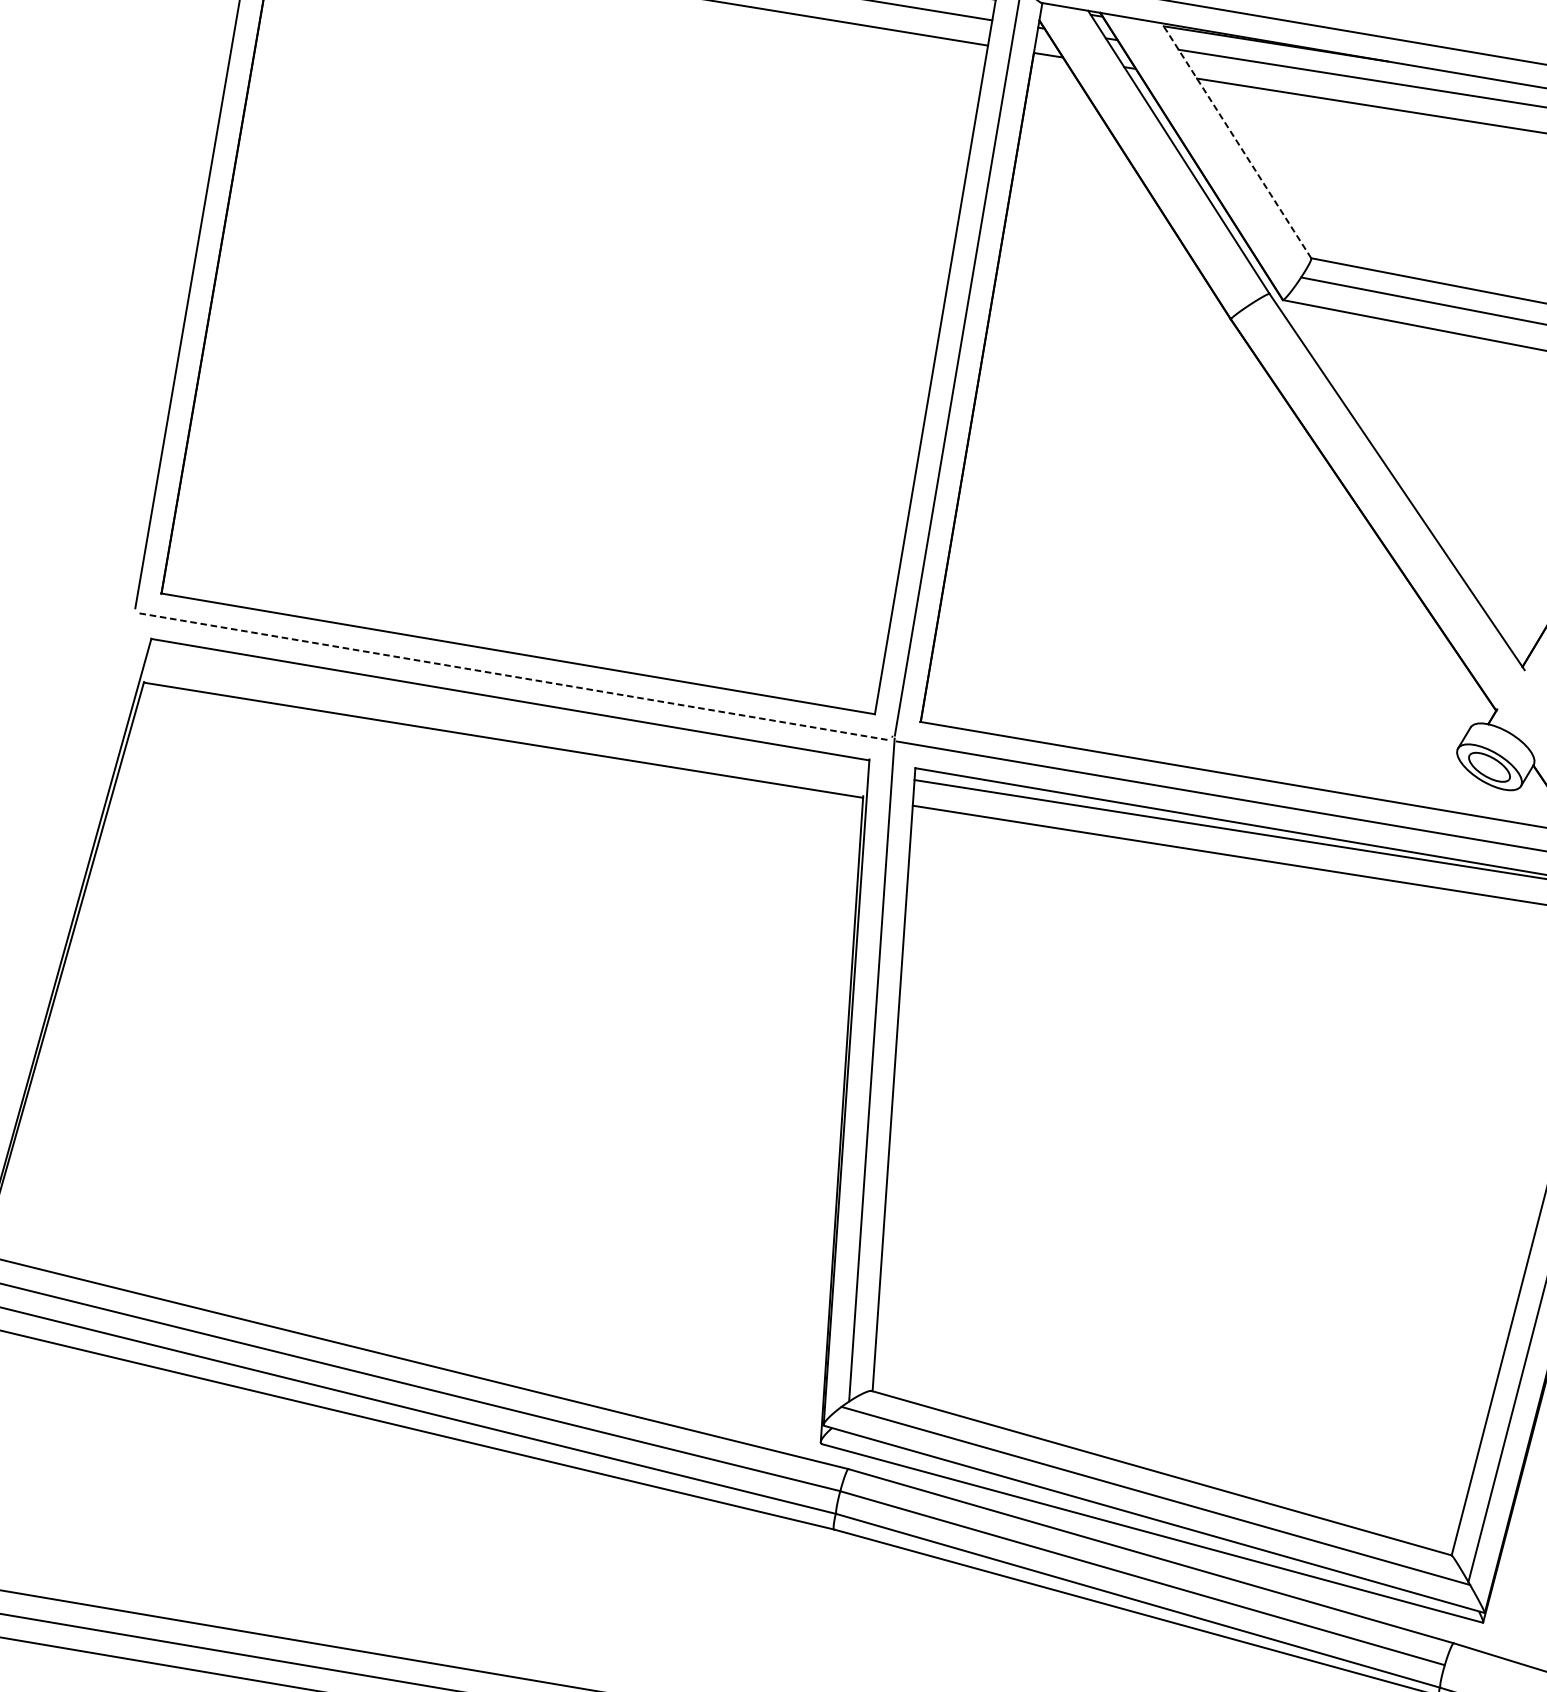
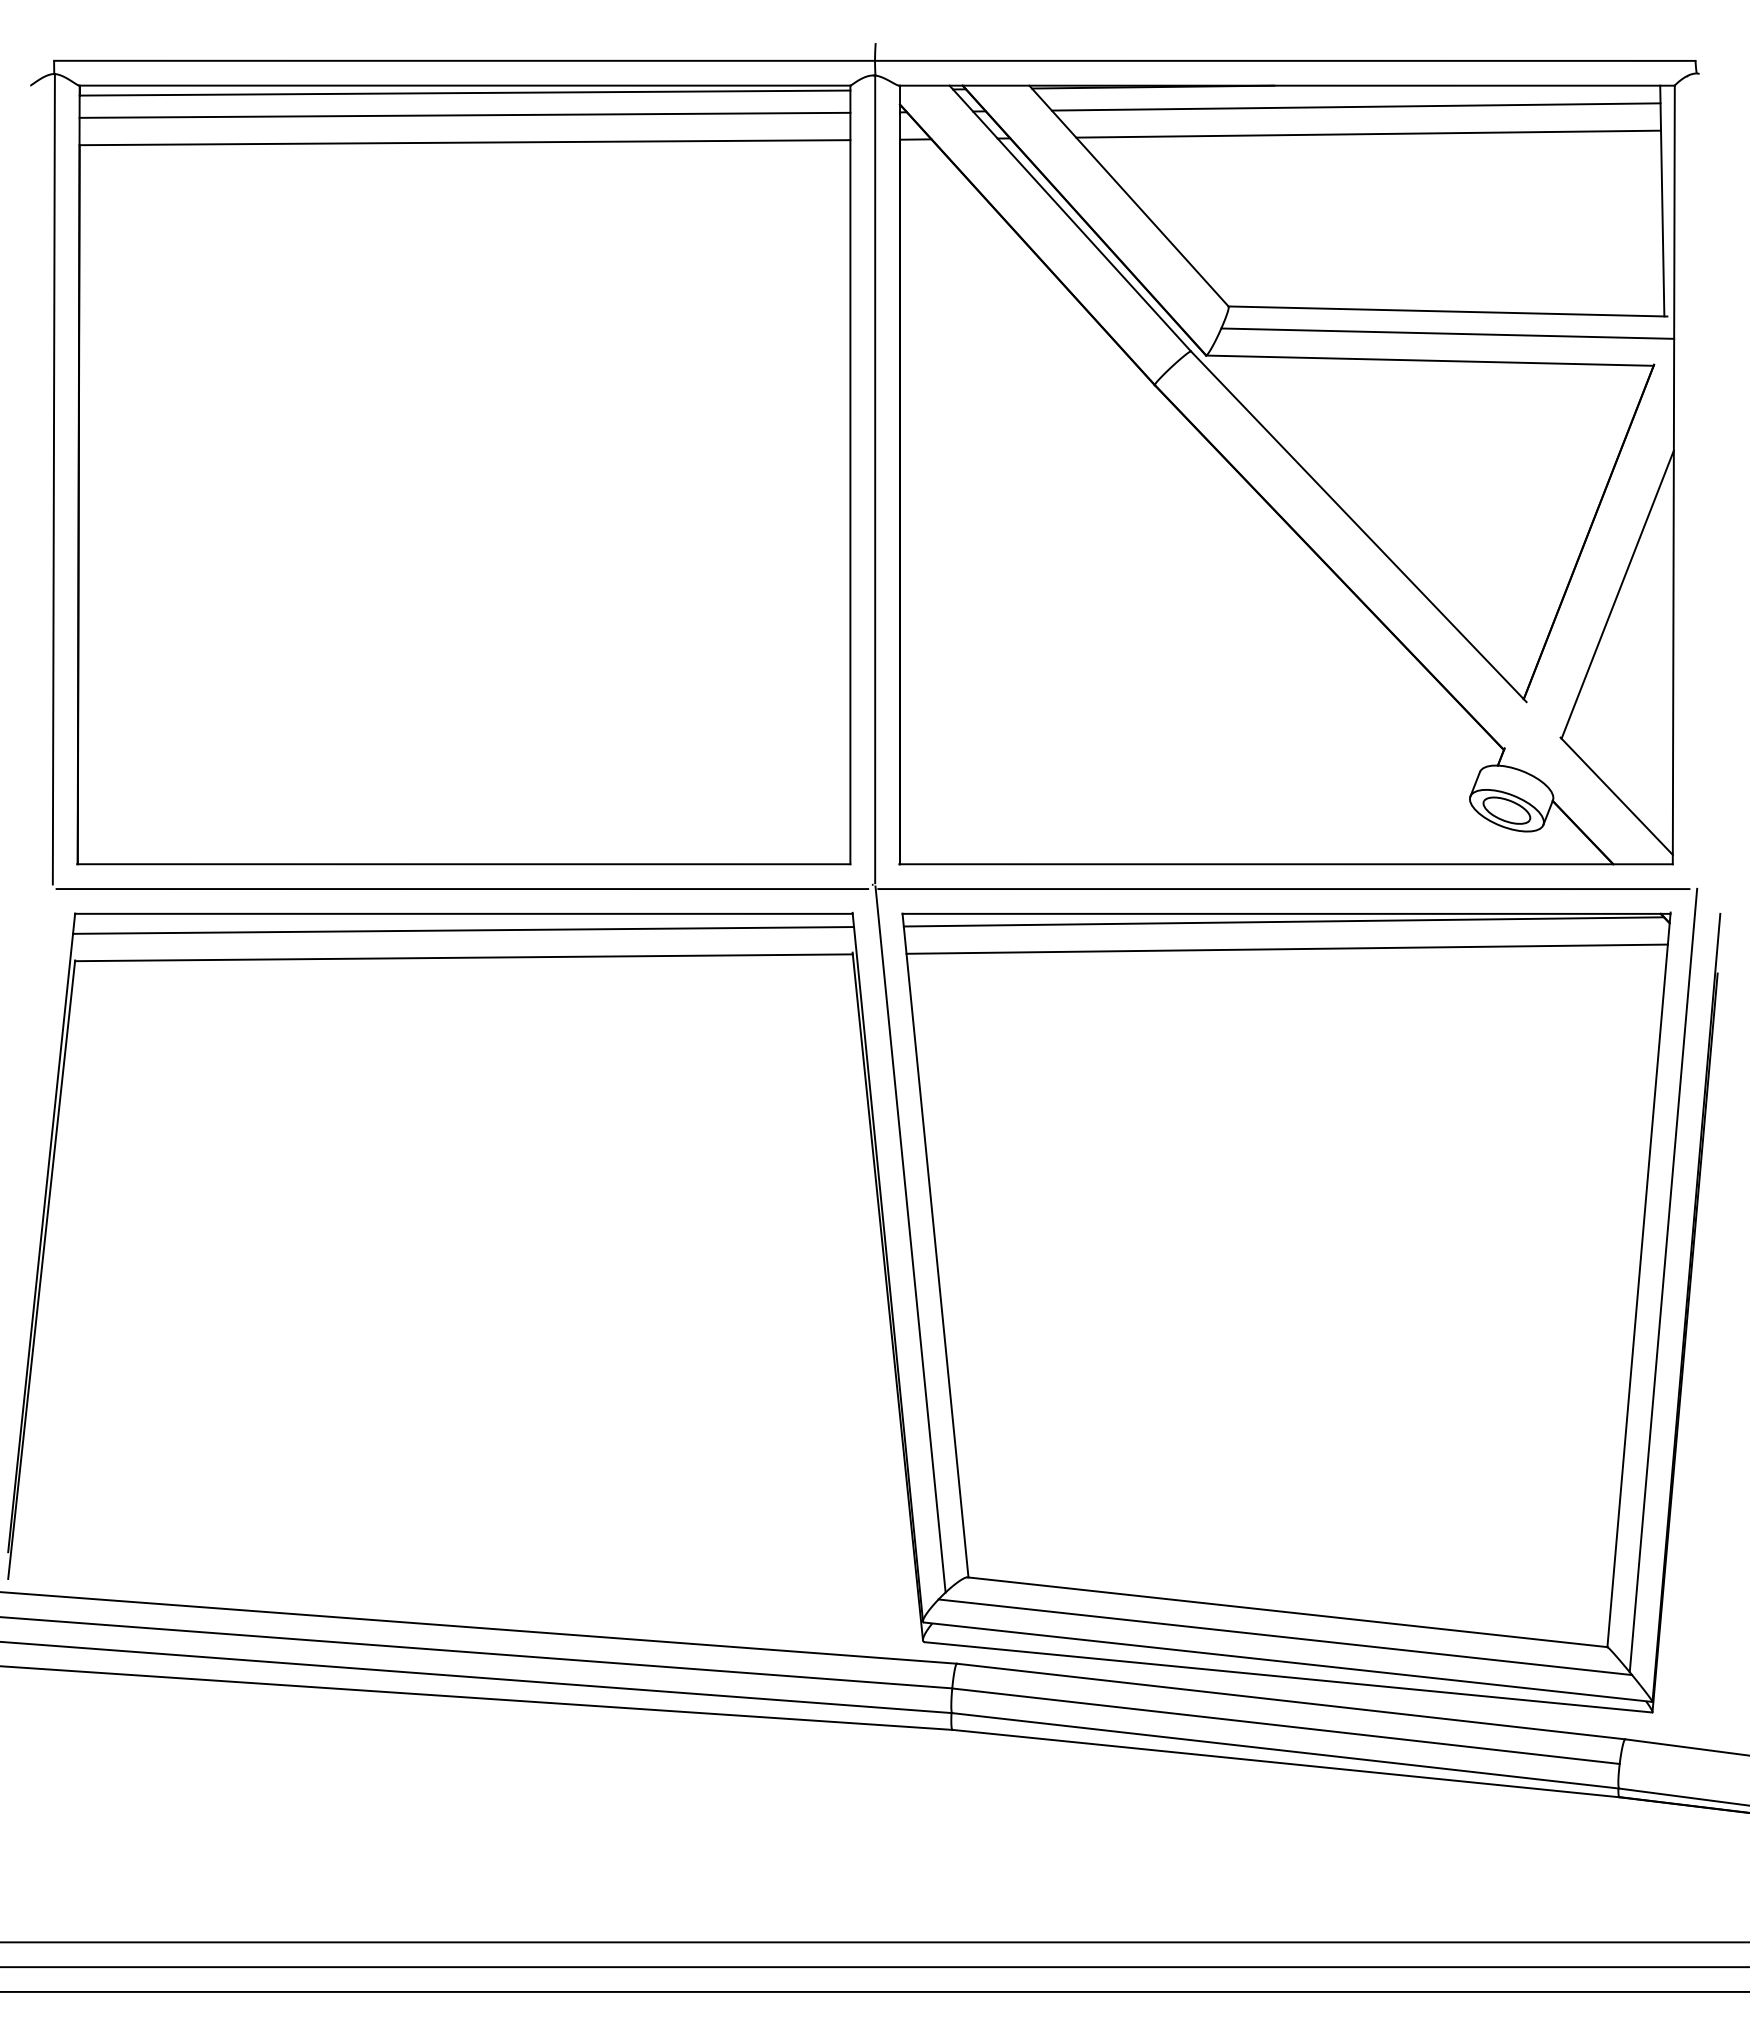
line: (1236, 141) -> (1128, 196), dashed -> solid
line: (512, 676) -> (462, 889), dashed -> solid
line: (507, 714) -> (463, 930), added

